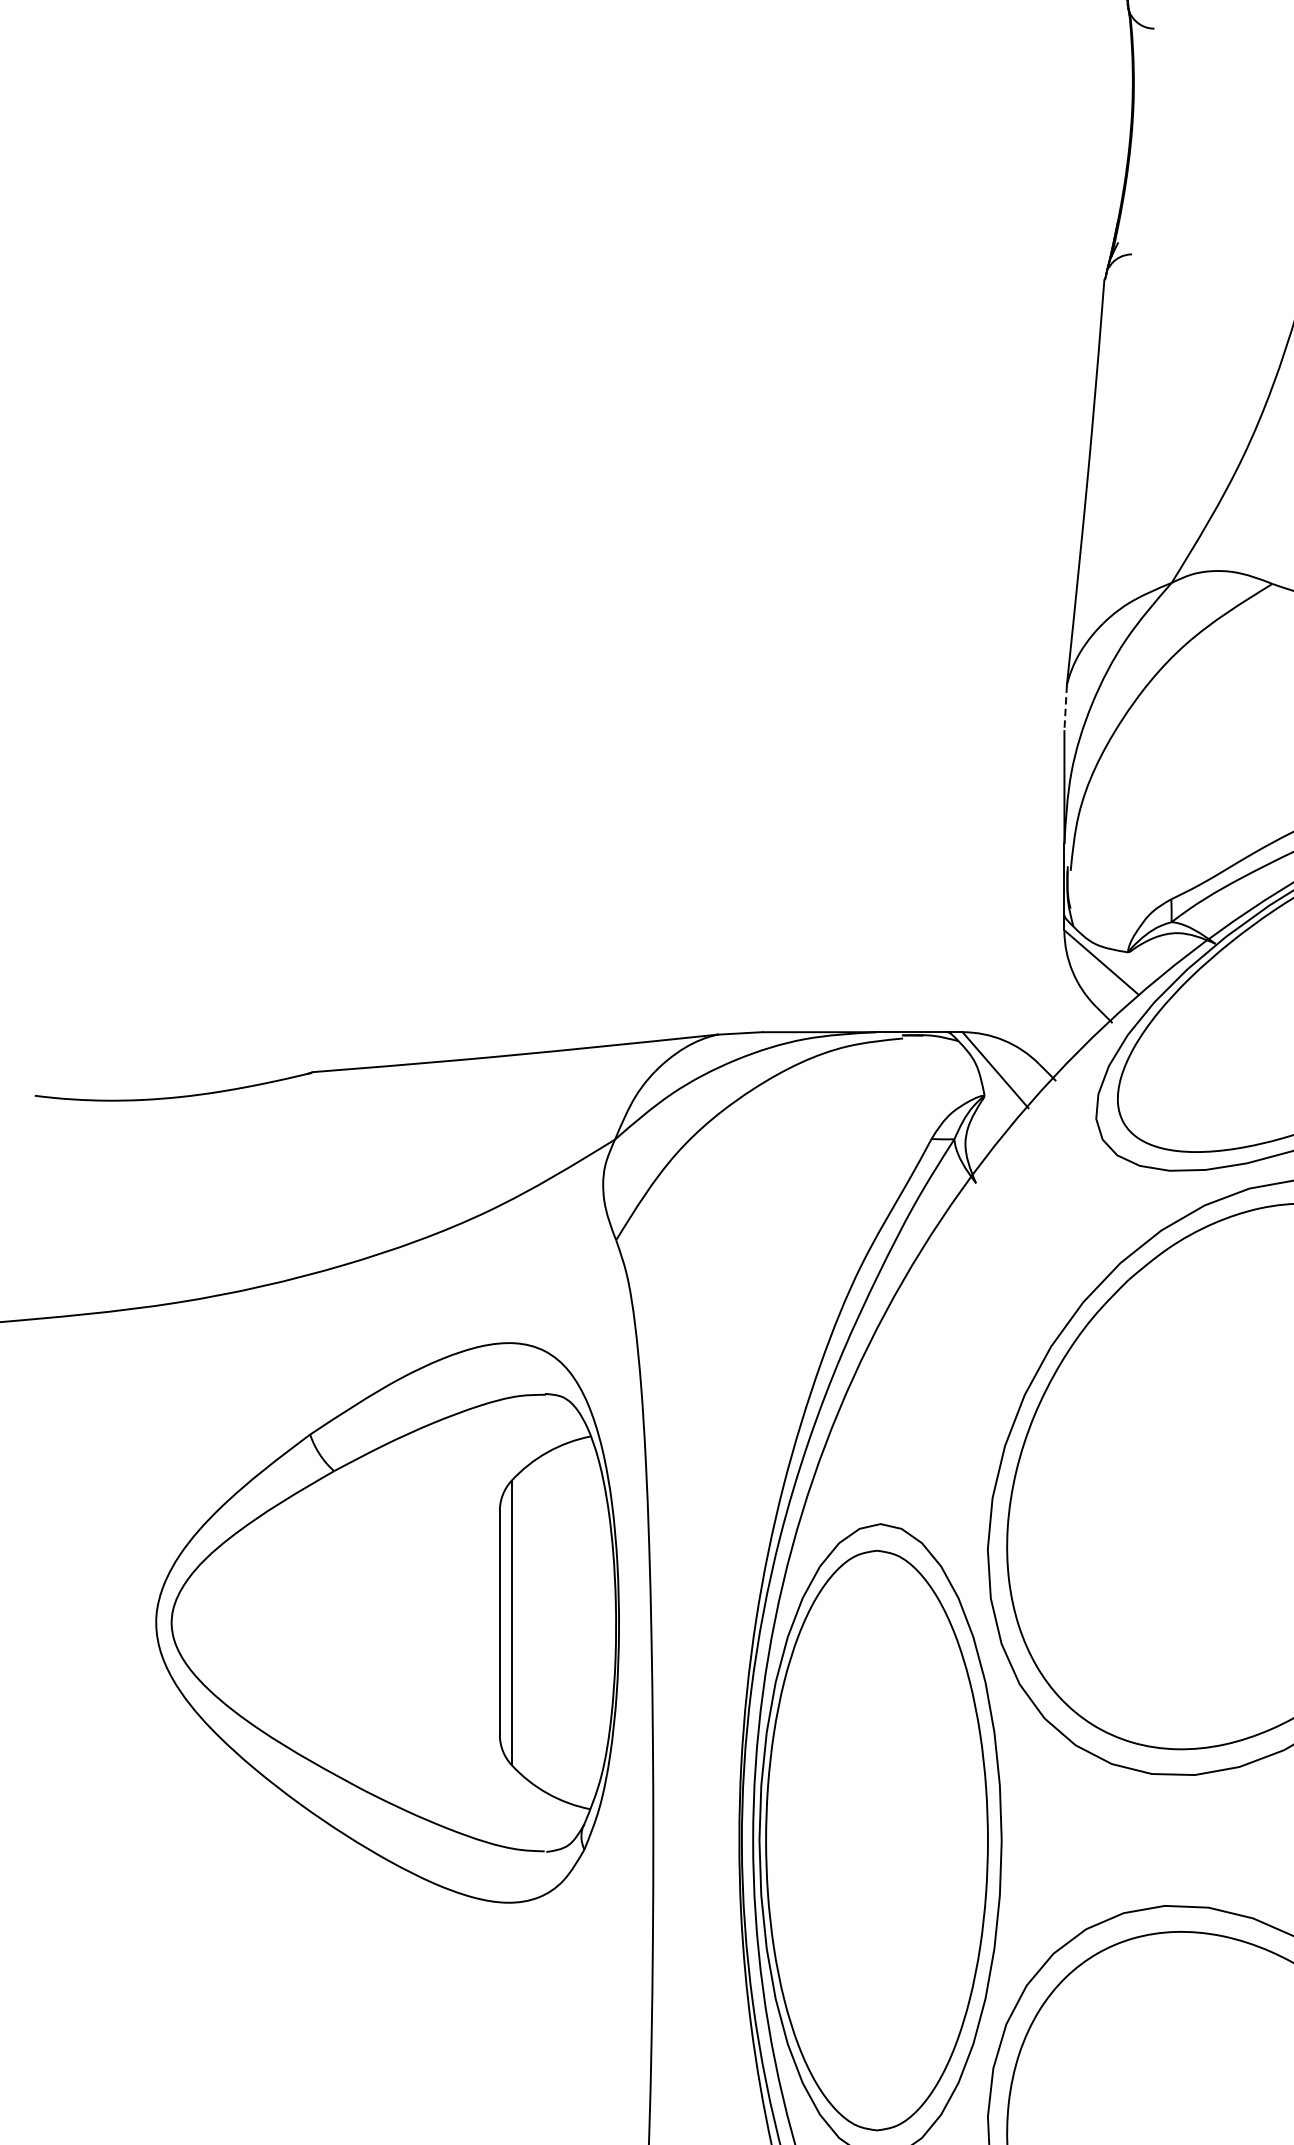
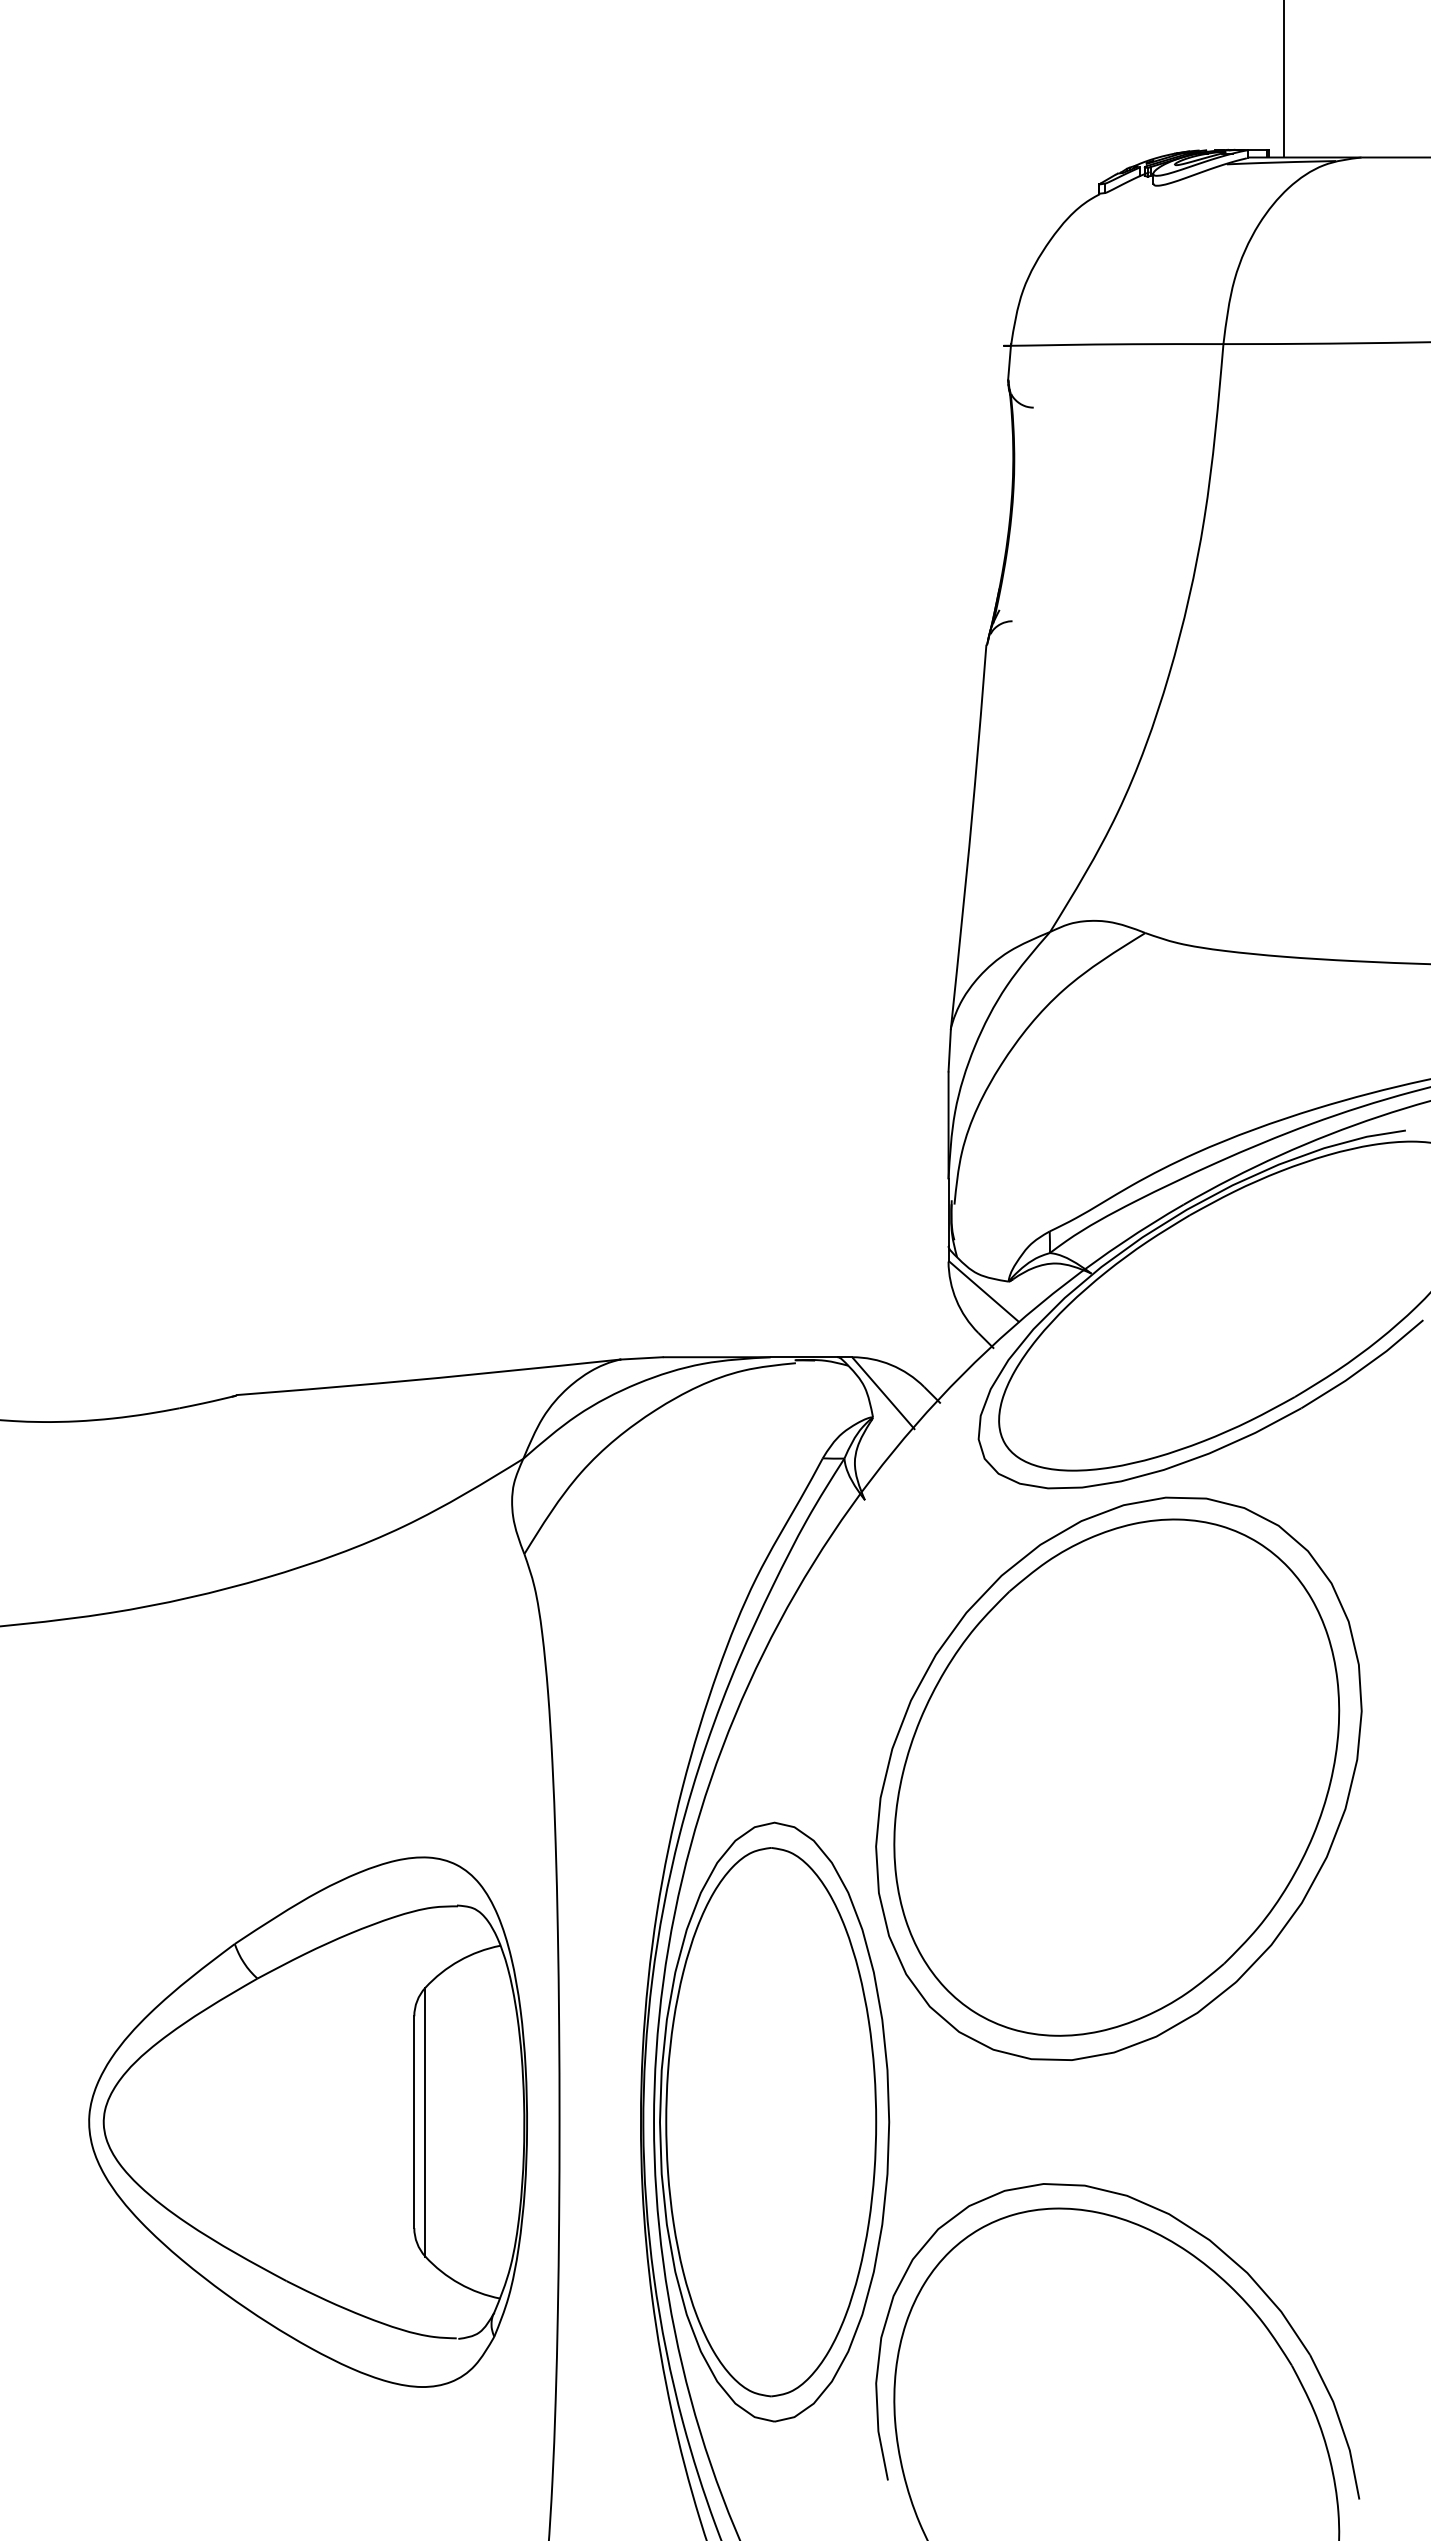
line: (1065, 708) -> (949, 1050), dashed -> solid
part: (386, 1622) -> (307, 2121), moved

